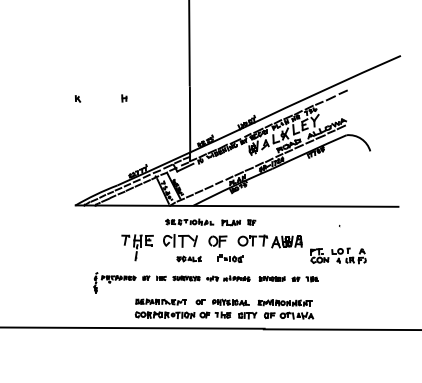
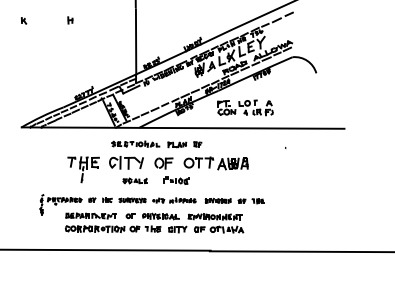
part: (338, 255) -> (245, 107), moved
part: (224, 308) -> (154, 222), moved

